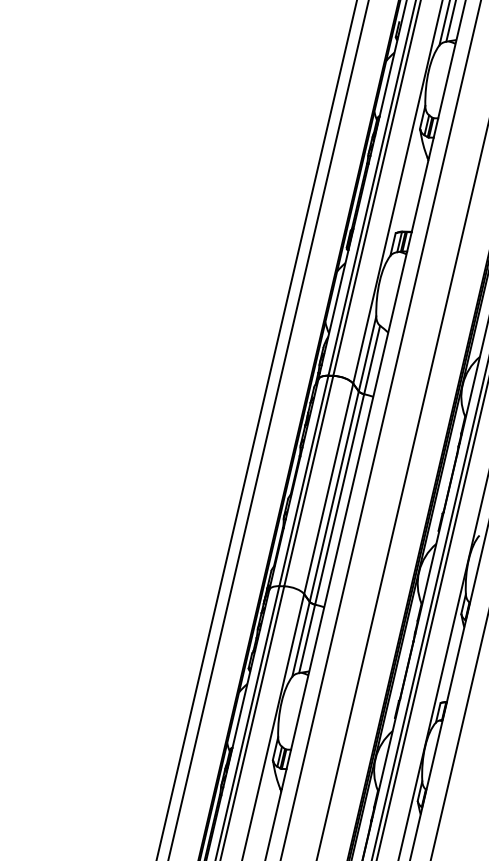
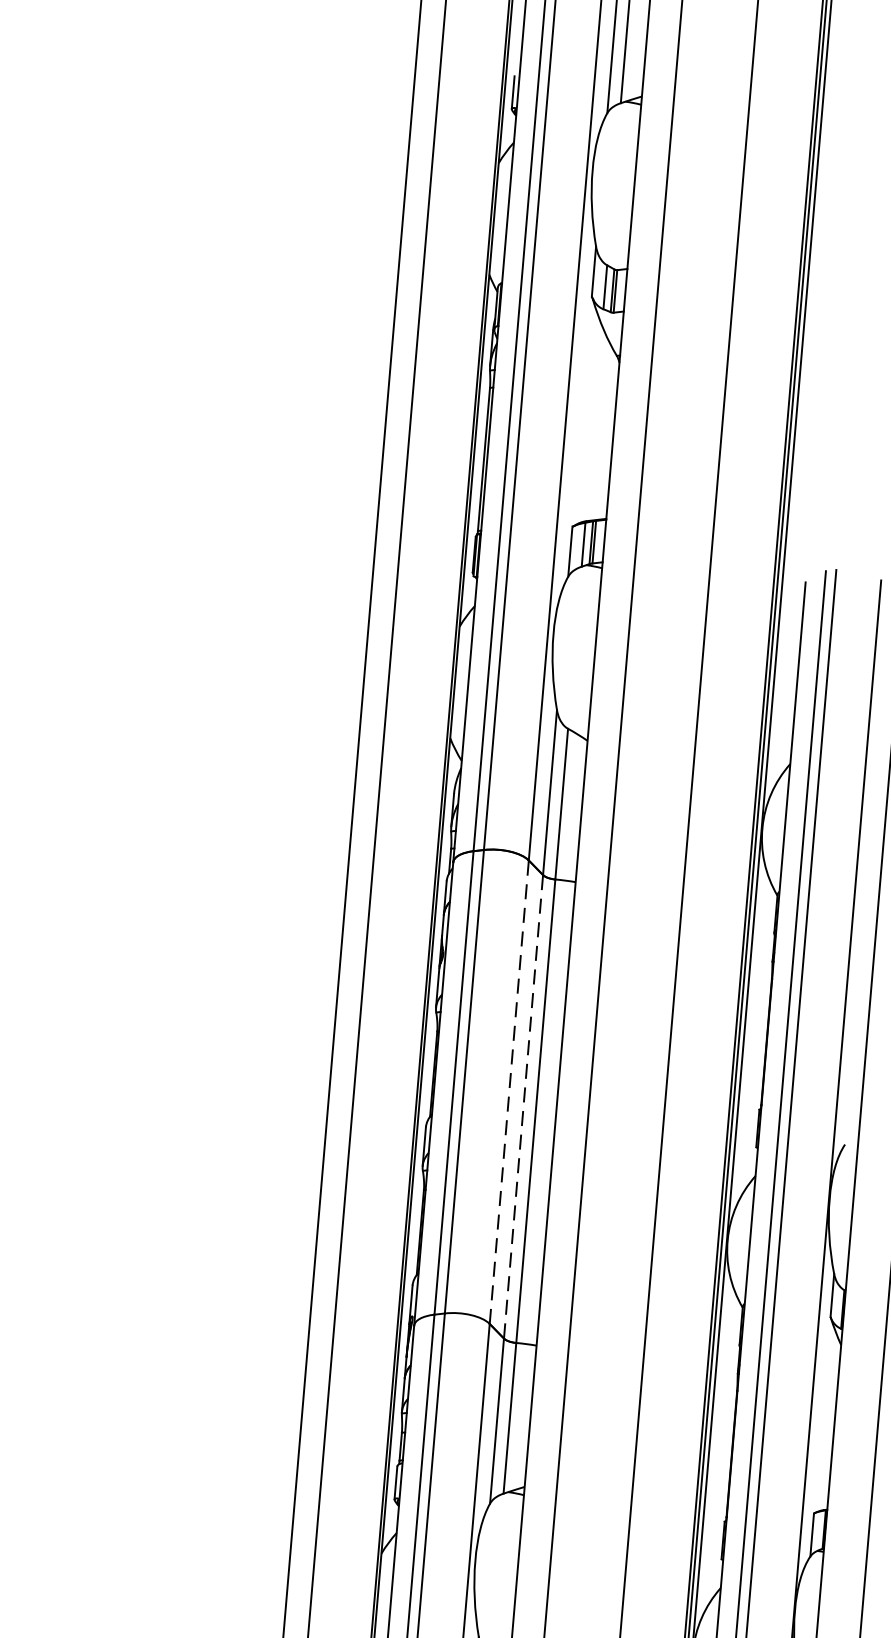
line: (328, 488) -> (508, 1091), solid -> dashed
line: (334, 497) -> (524, 1108), solid -> dashed

